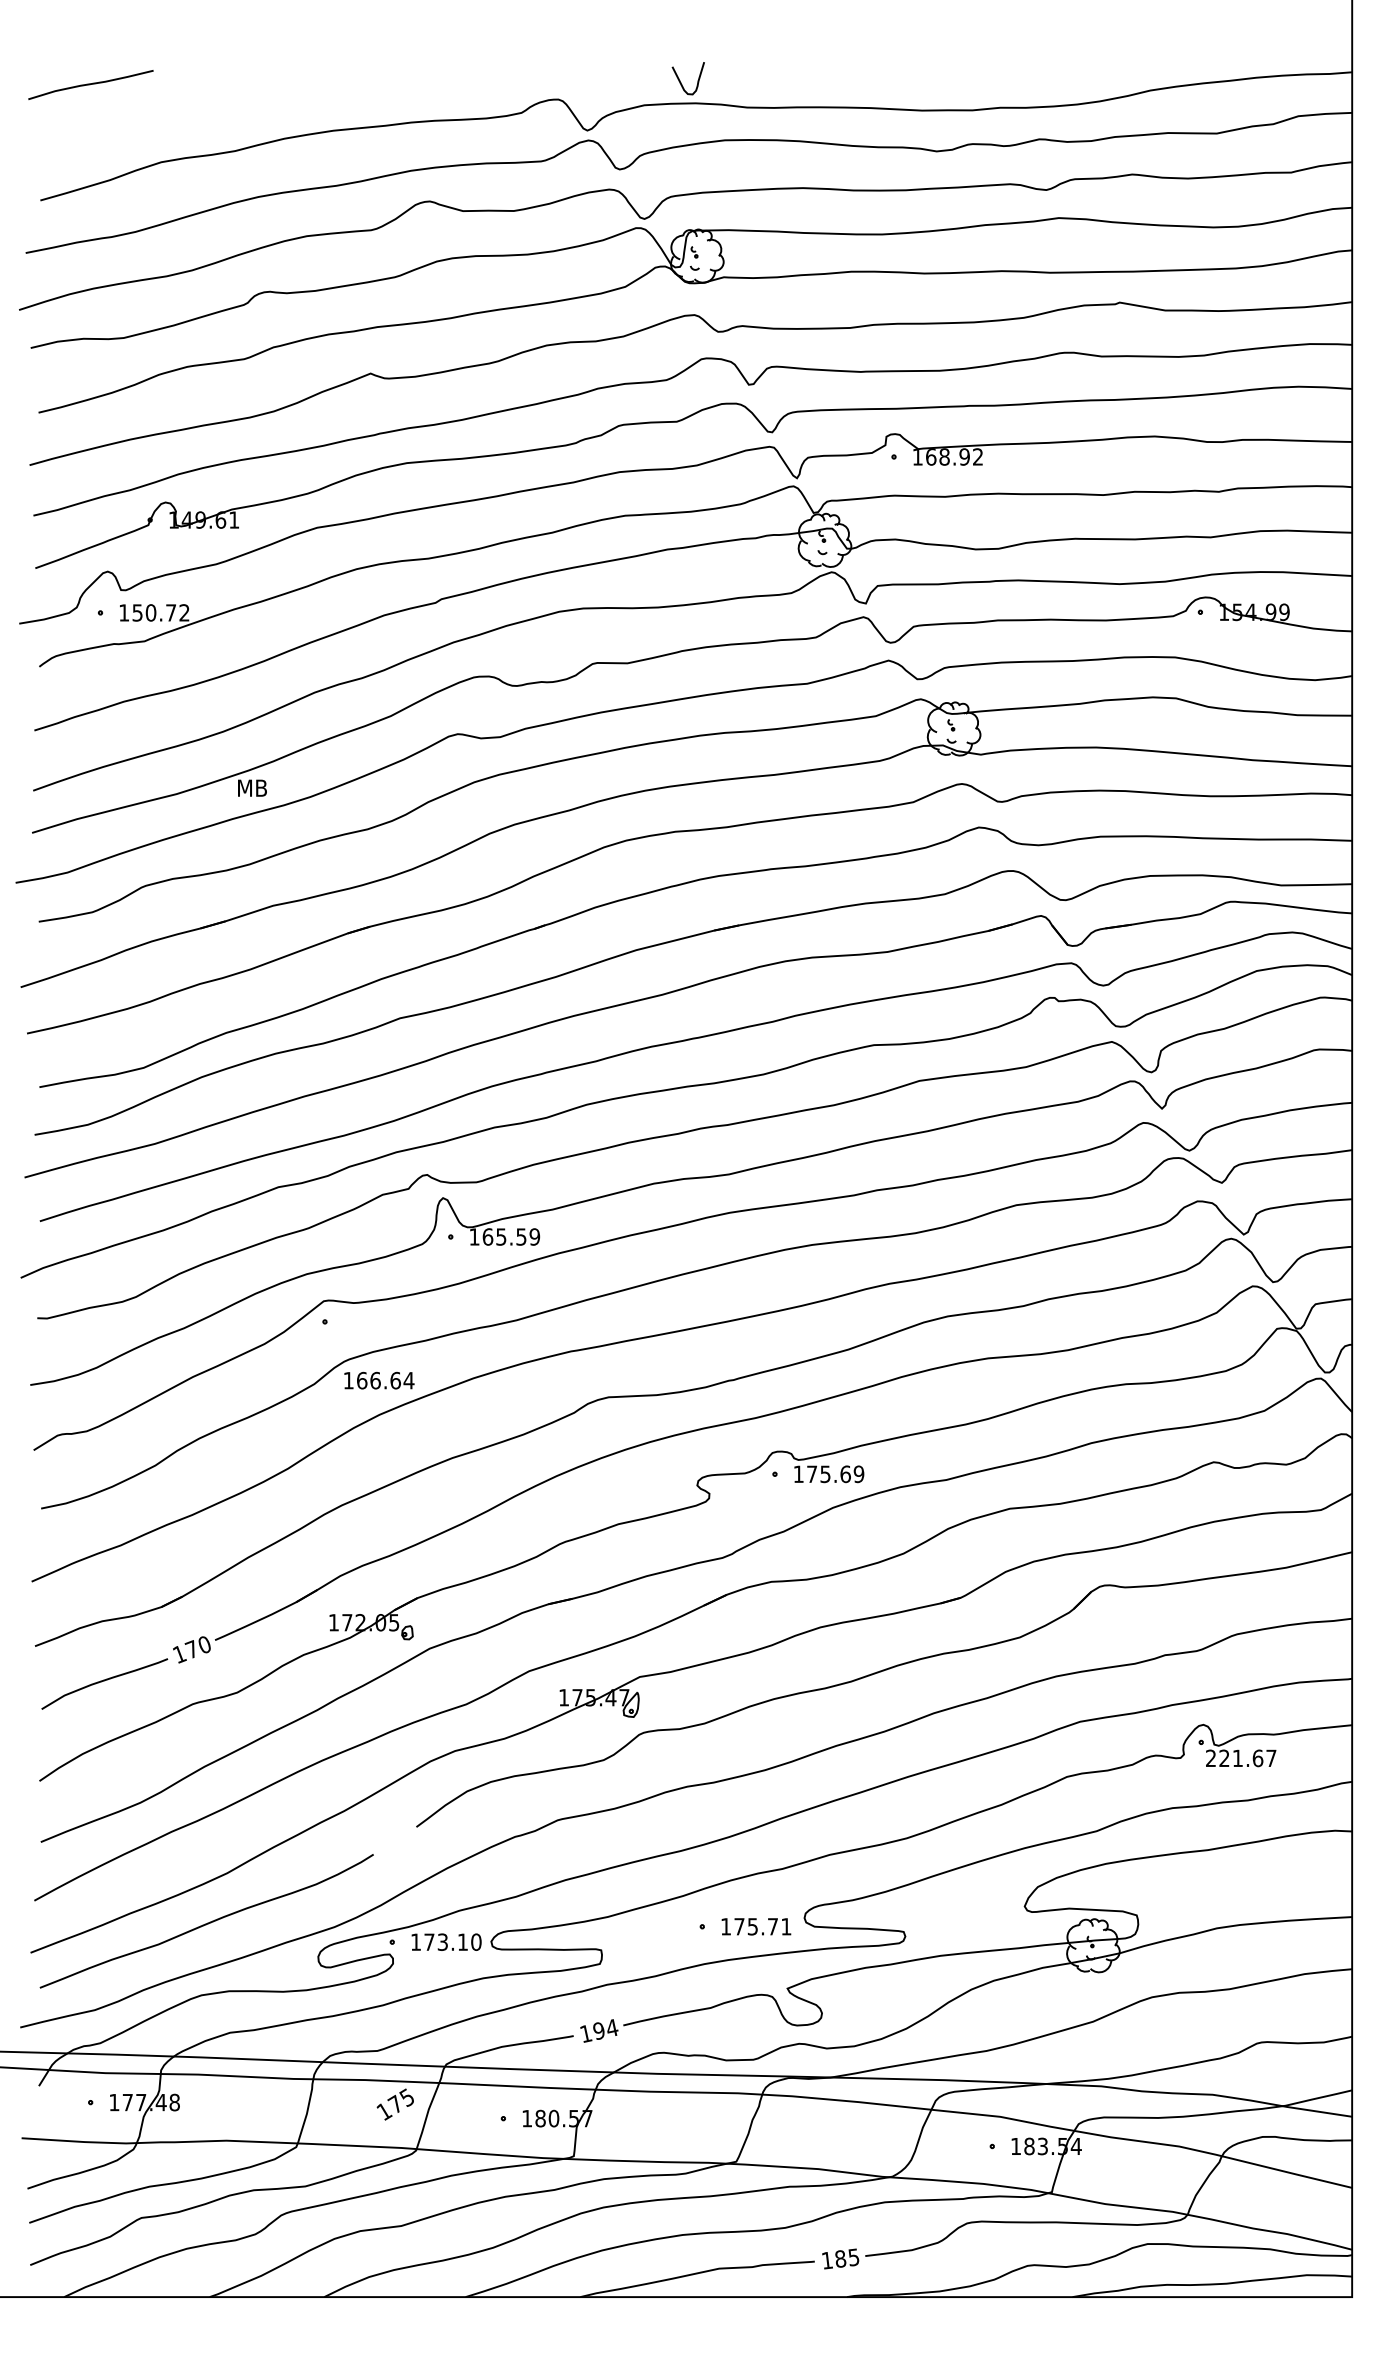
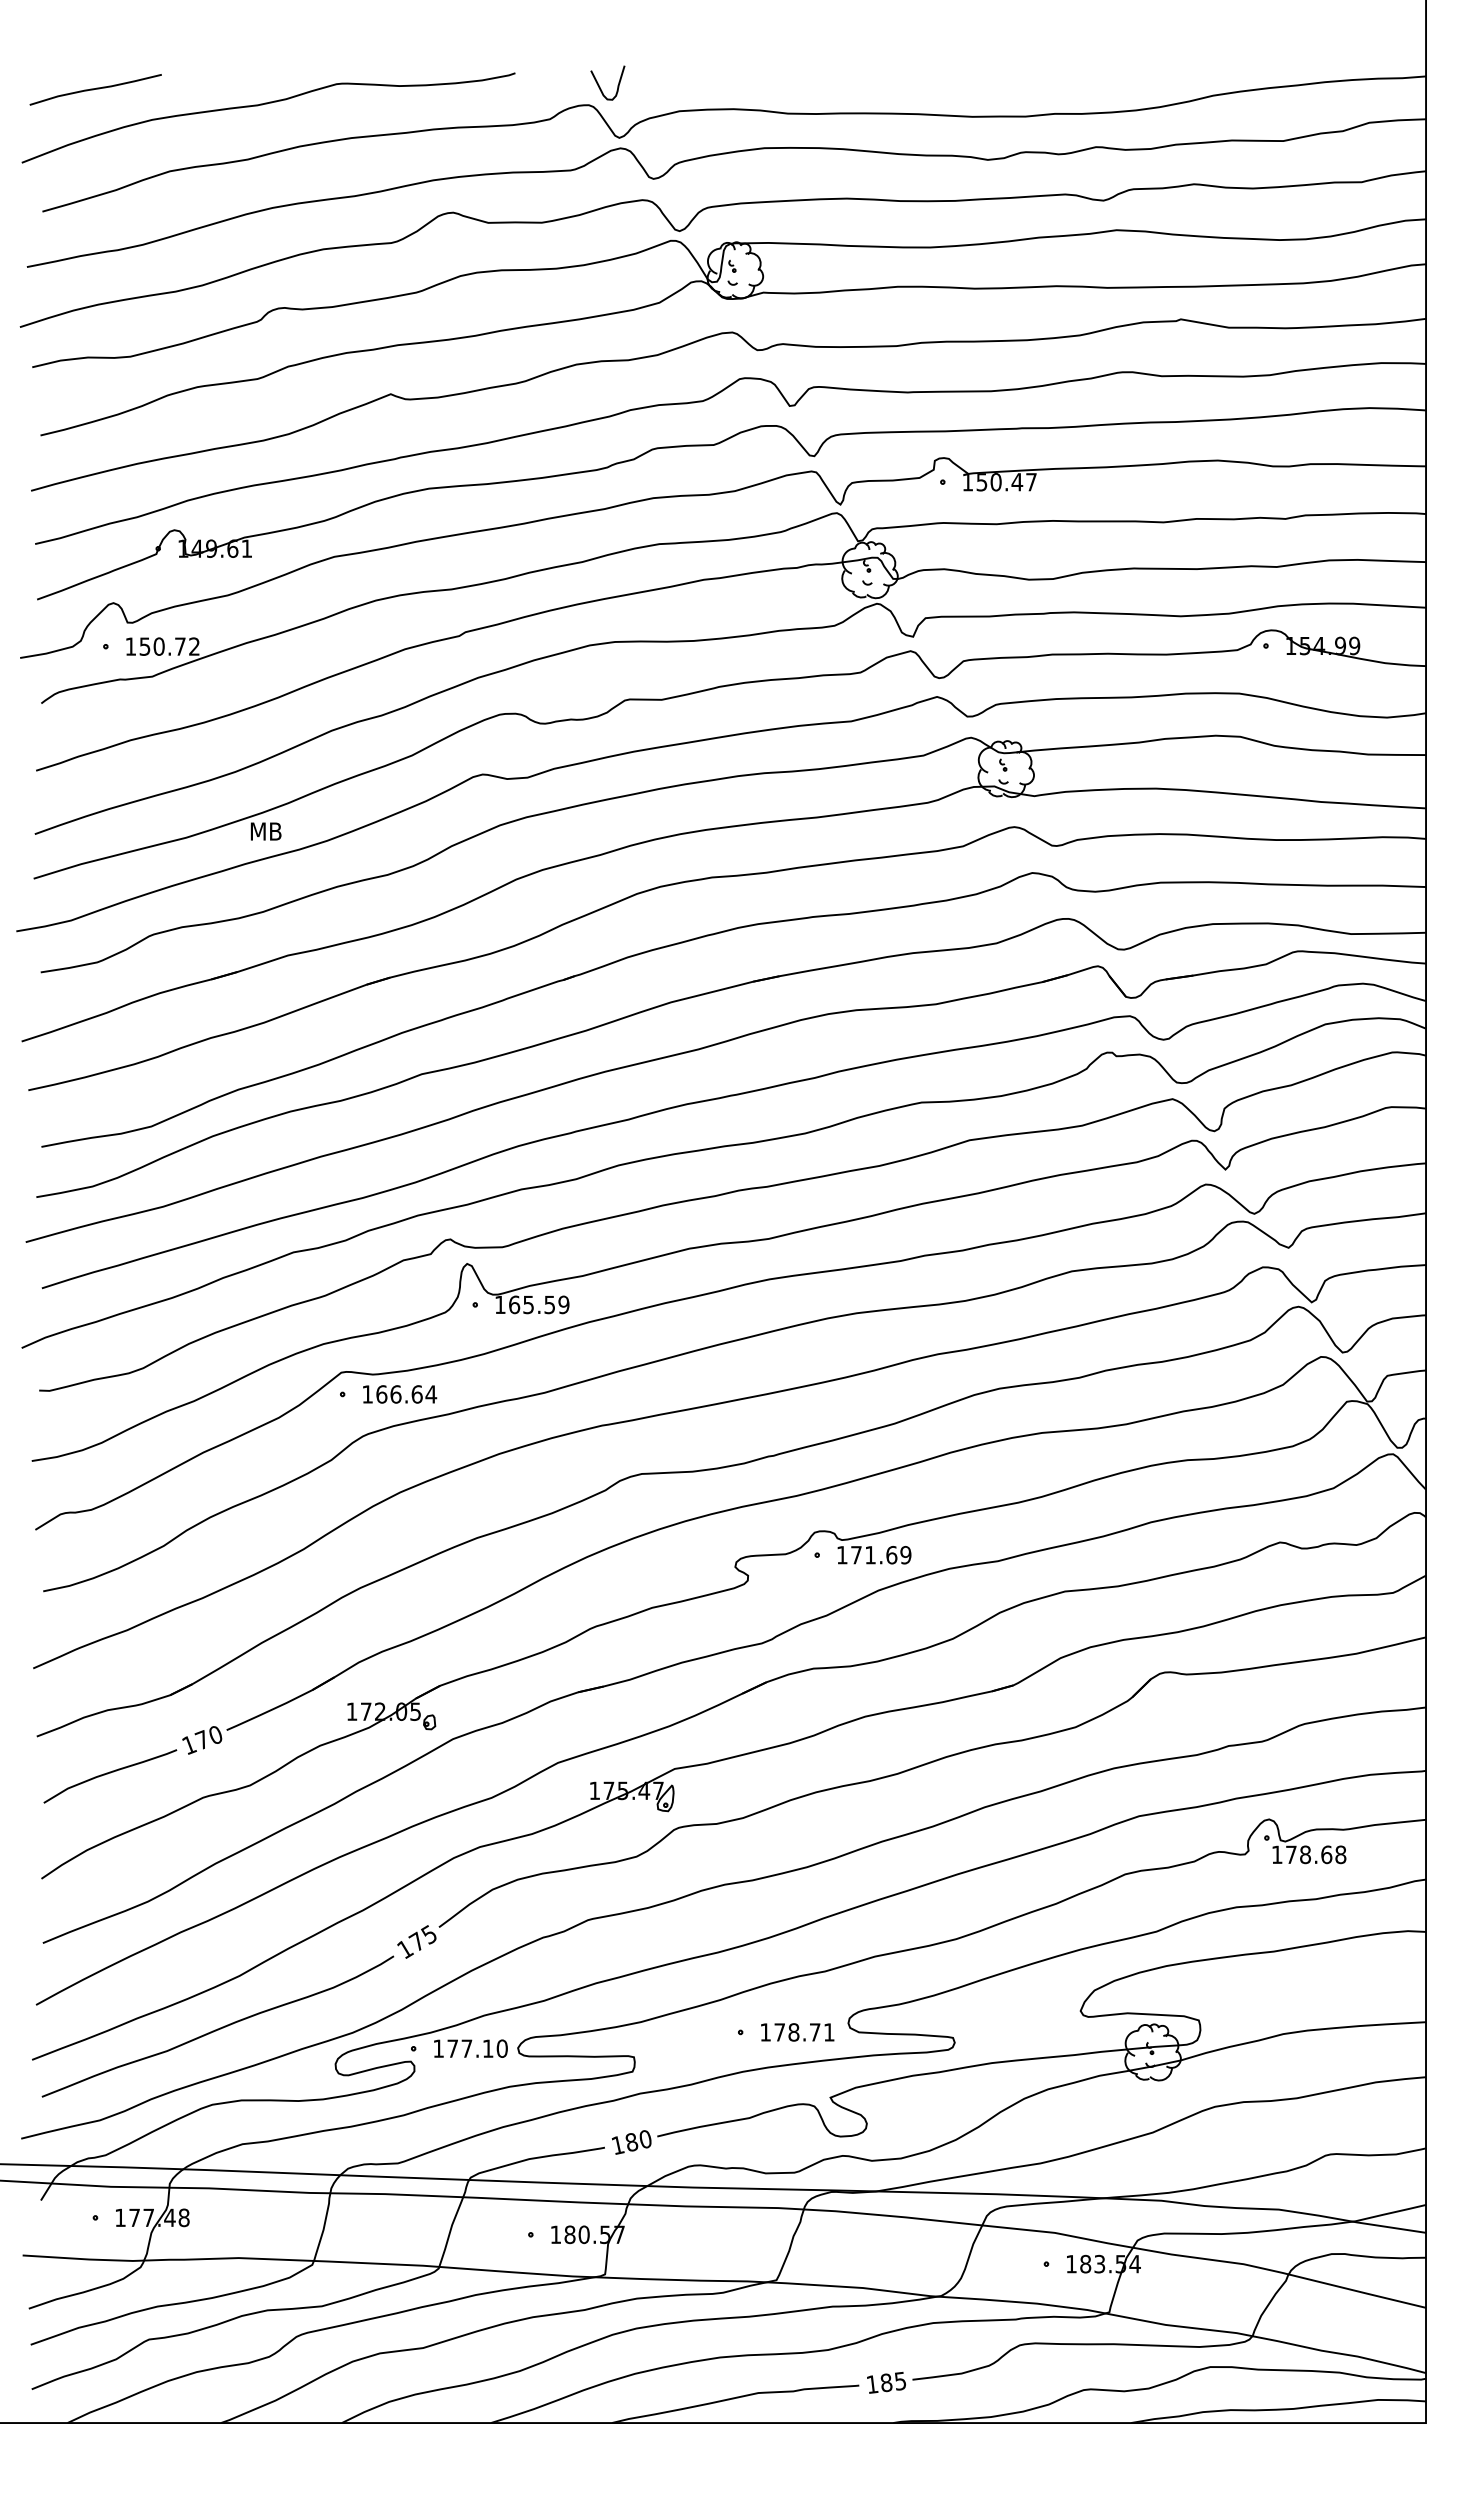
curve: (681, 81) -> (600, 86), moved
curve: (253, 98) -> (267, 104), added
text: (954, 457) -> (1006, 482), 168.92 -> 150.47
text: (379, 1380) -> (400, 1394), moved
text: (825, 1474) -> (870, 1555), 175.69 -> 171.69
text: (1240, 1758) -> (1308, 1854), 221.67 -> 178.68
text: (752, 1926) -> (793, 2032), 175.71 -> 178.71
text: (442, 1942) -> (466, 2048), 173.10 -> 177.10
text: (605, 2029) -> (638, 2140), 194 -> 180
text: (395, 2104) -> (416, 1941), moved

